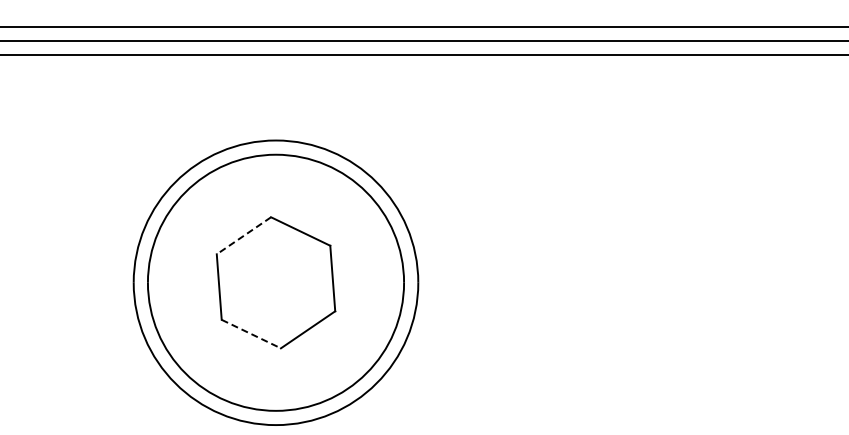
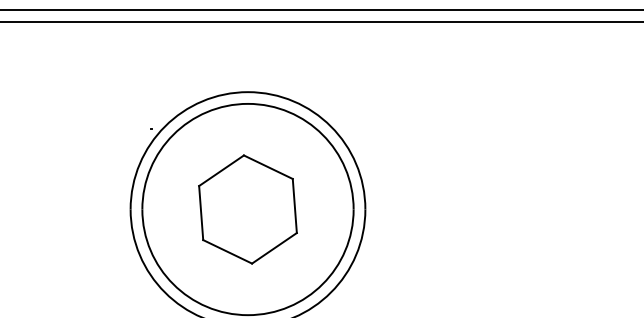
line: (243, 235) -> (221, 170), dashed -> solid
line: (251, 334) -> (227, 252), dashed -> solid

